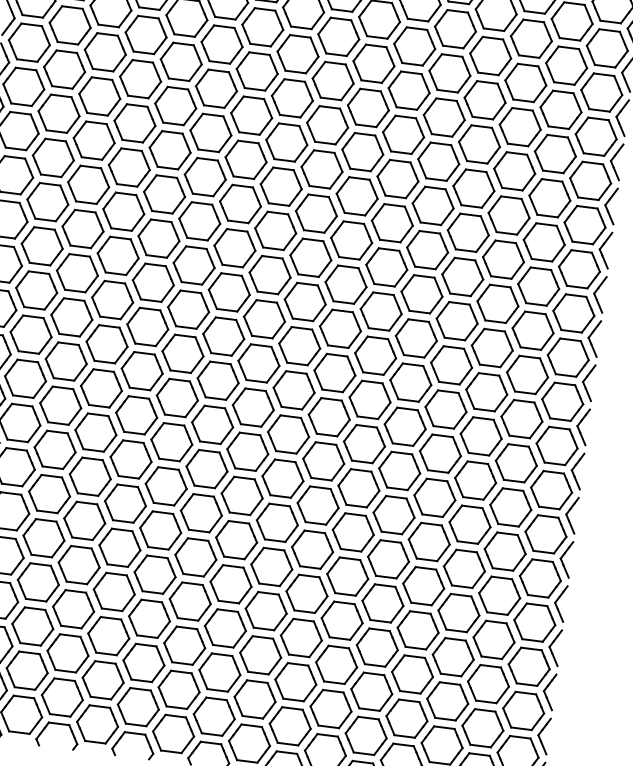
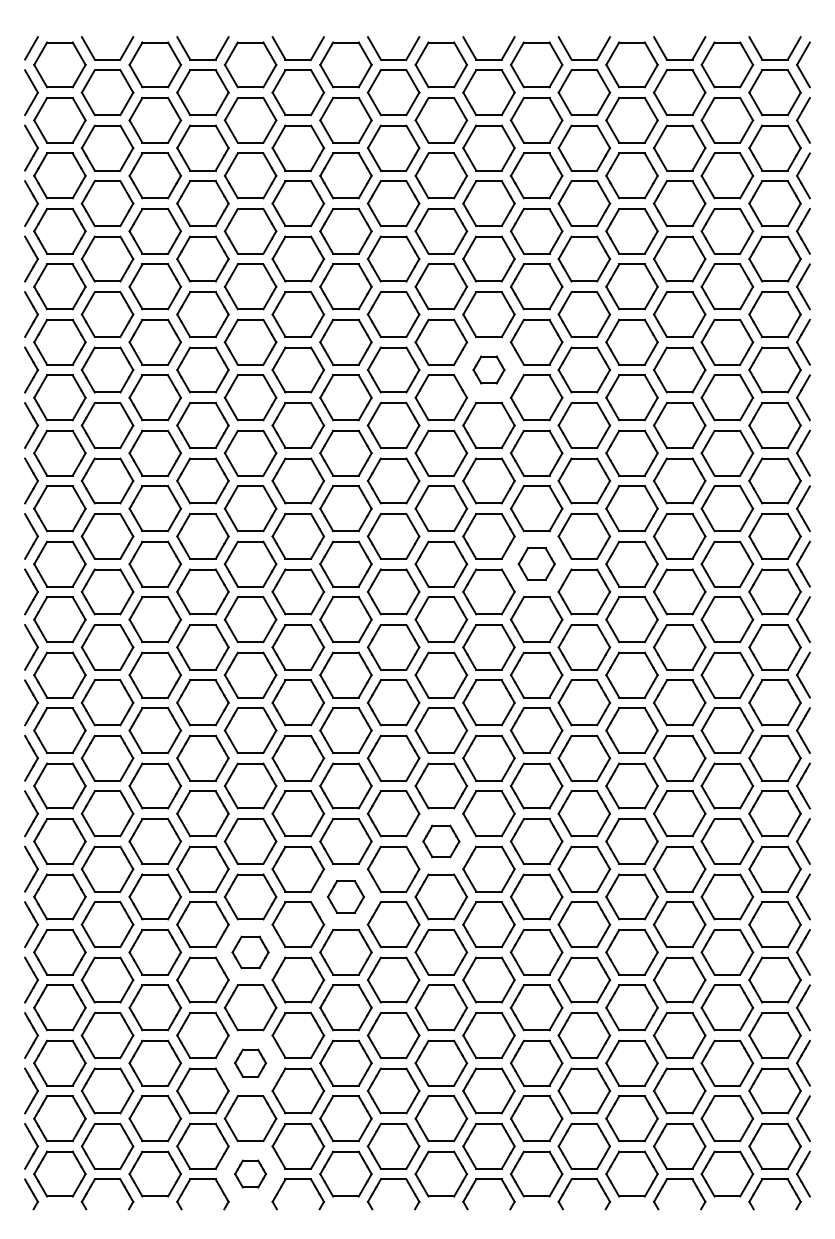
part: (368, 107) -> (488, 369), size x0.6
part: (386, 266) -> (536, 563), size x0.7
part: (283, 478) -> (441, 841), size x0.7
part: (201, 512) -> (345, 896), size x0.7
part: (119, 547) -> (250, 952), size x0.7
part: (108, 635) -> (250, 1062), size x0.6
part: (97, 723) -> (250, 1173), size x0.6

